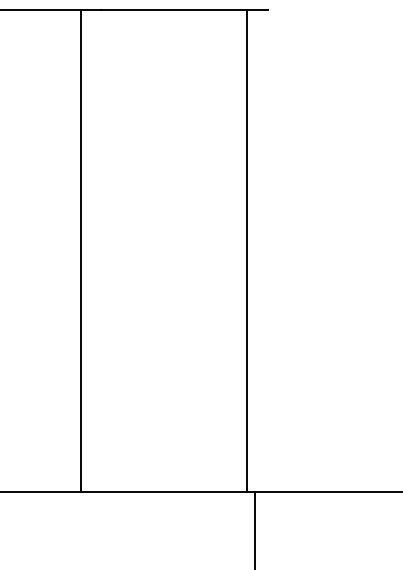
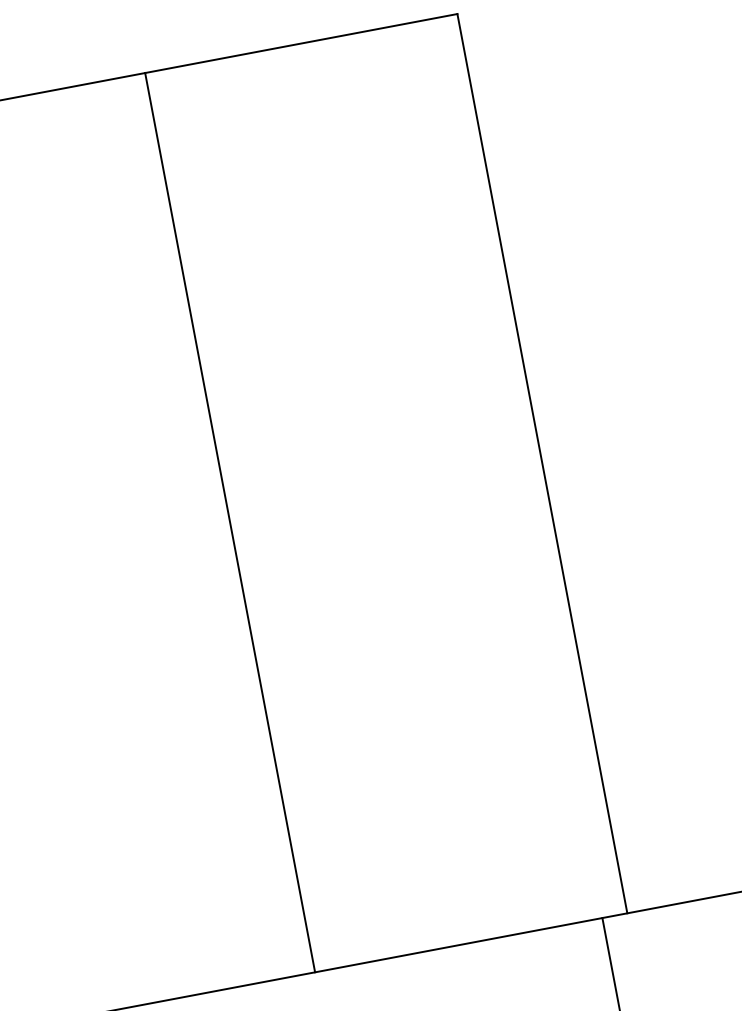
line: (80, 251) -> (229, 523), moved
line: (247, 251) -> (542, 463), moved

